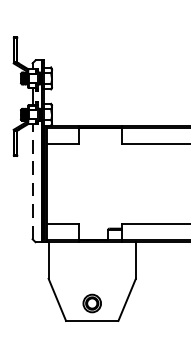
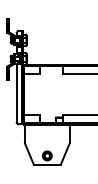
line: (32, 181) -> (16, 93), dashed -> solid

